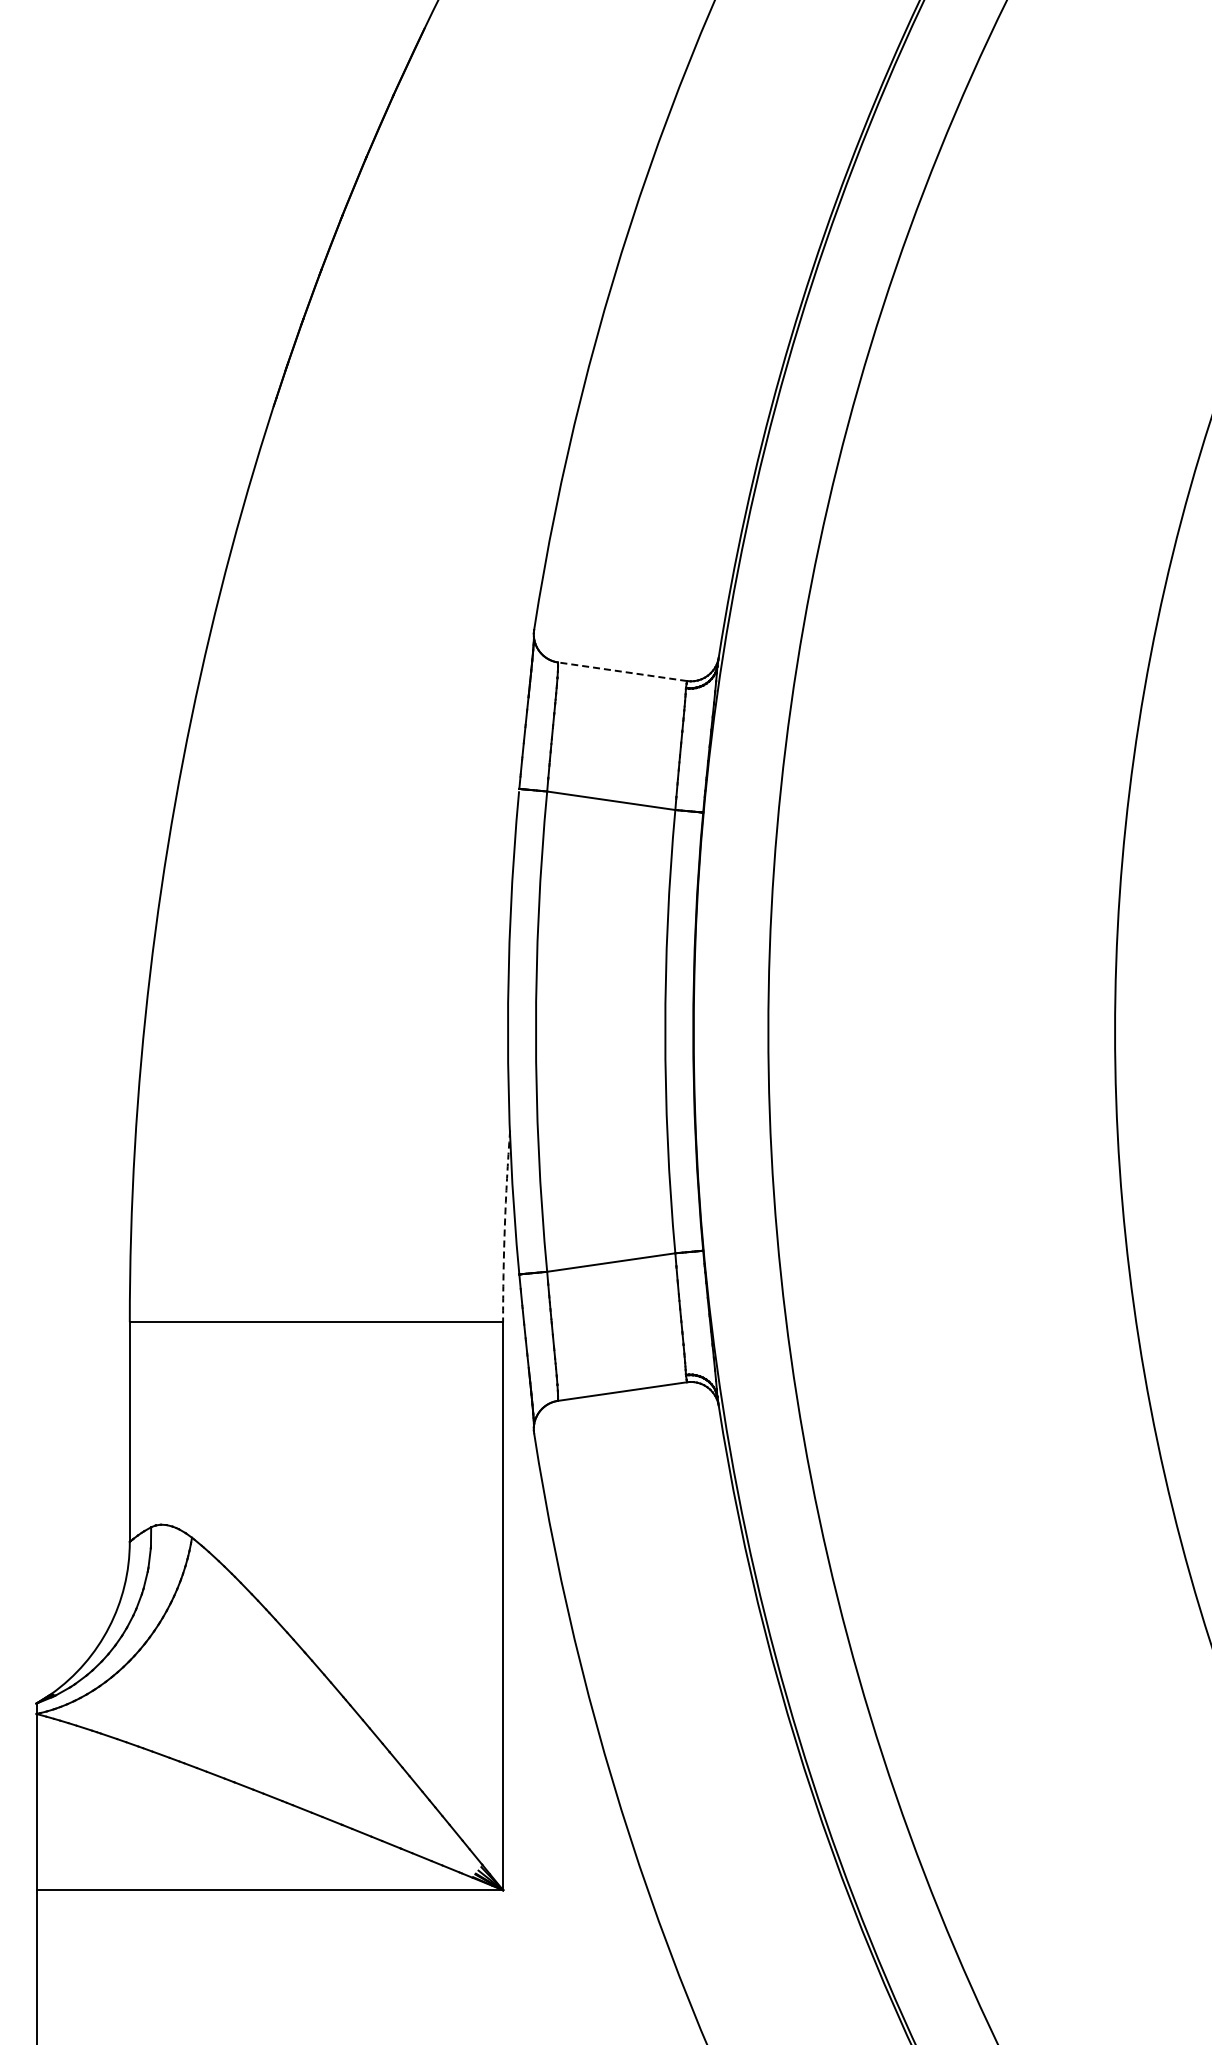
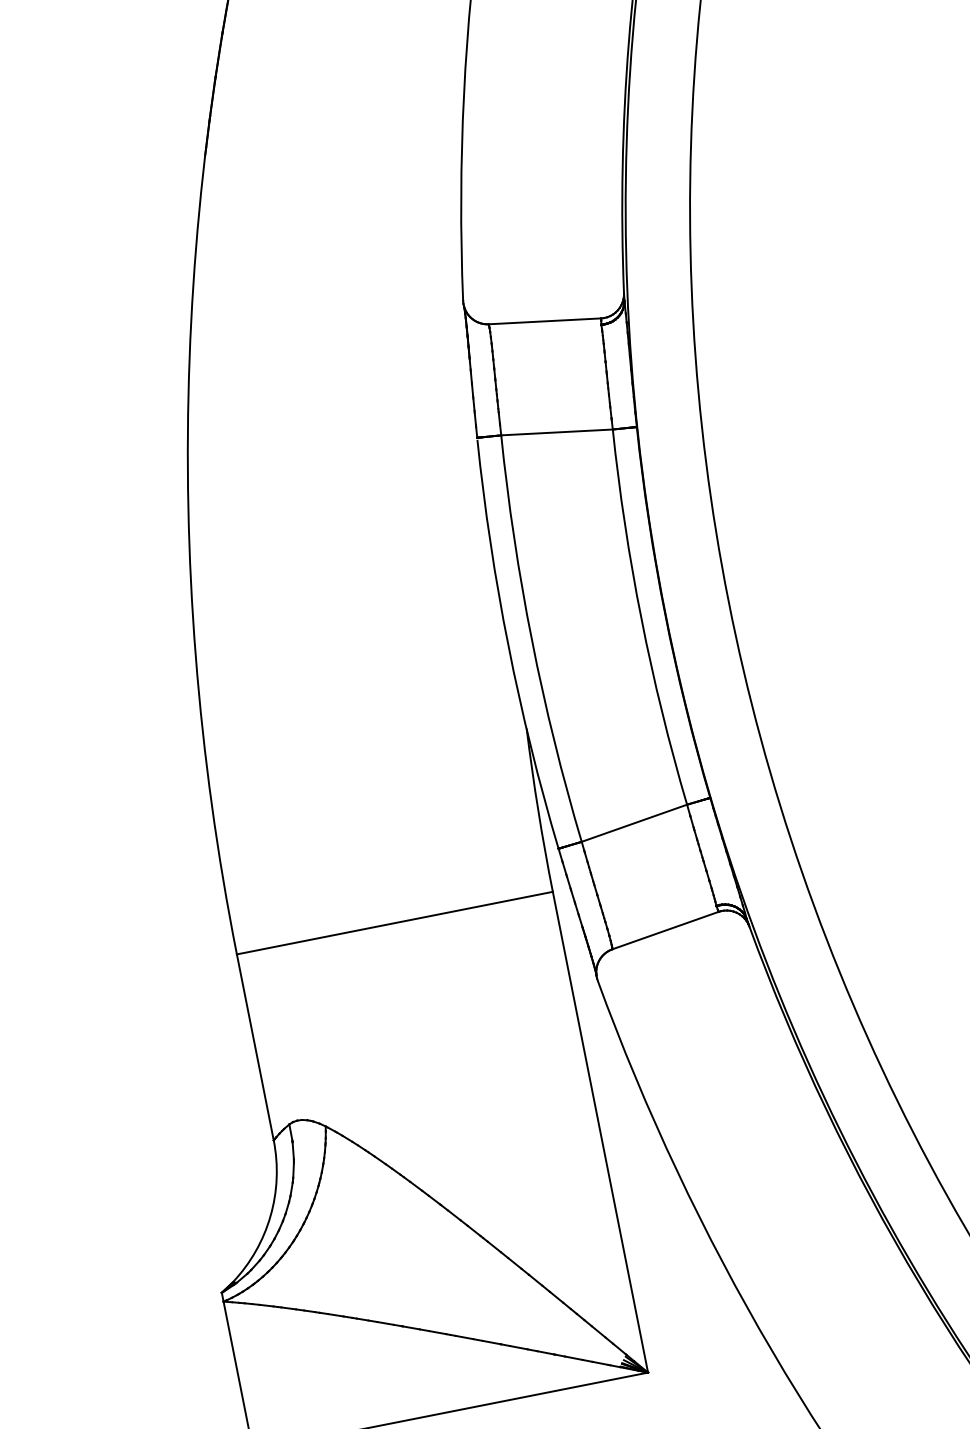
line: (622, 671) -> (544, 321), dashed -> solid
arc: (504, 1226) -> (538, 810), dashed -> solid

